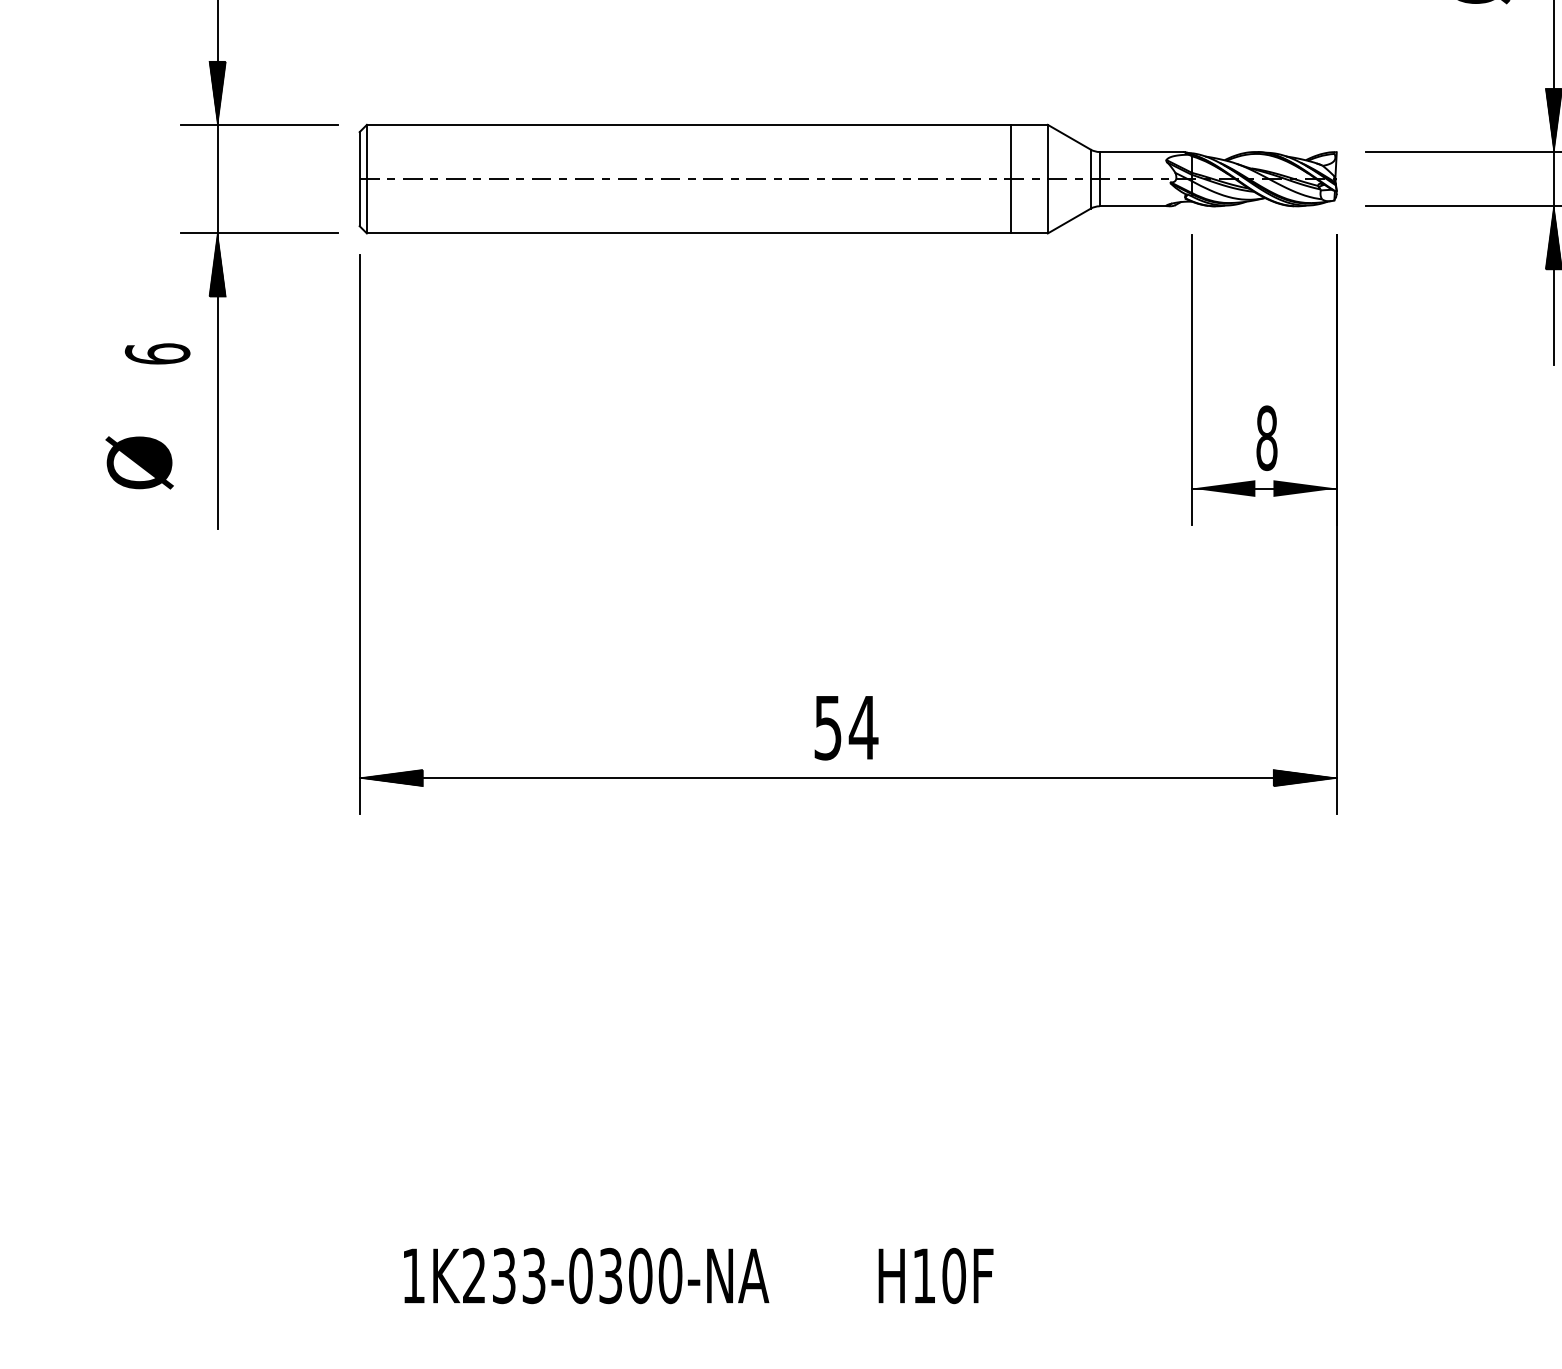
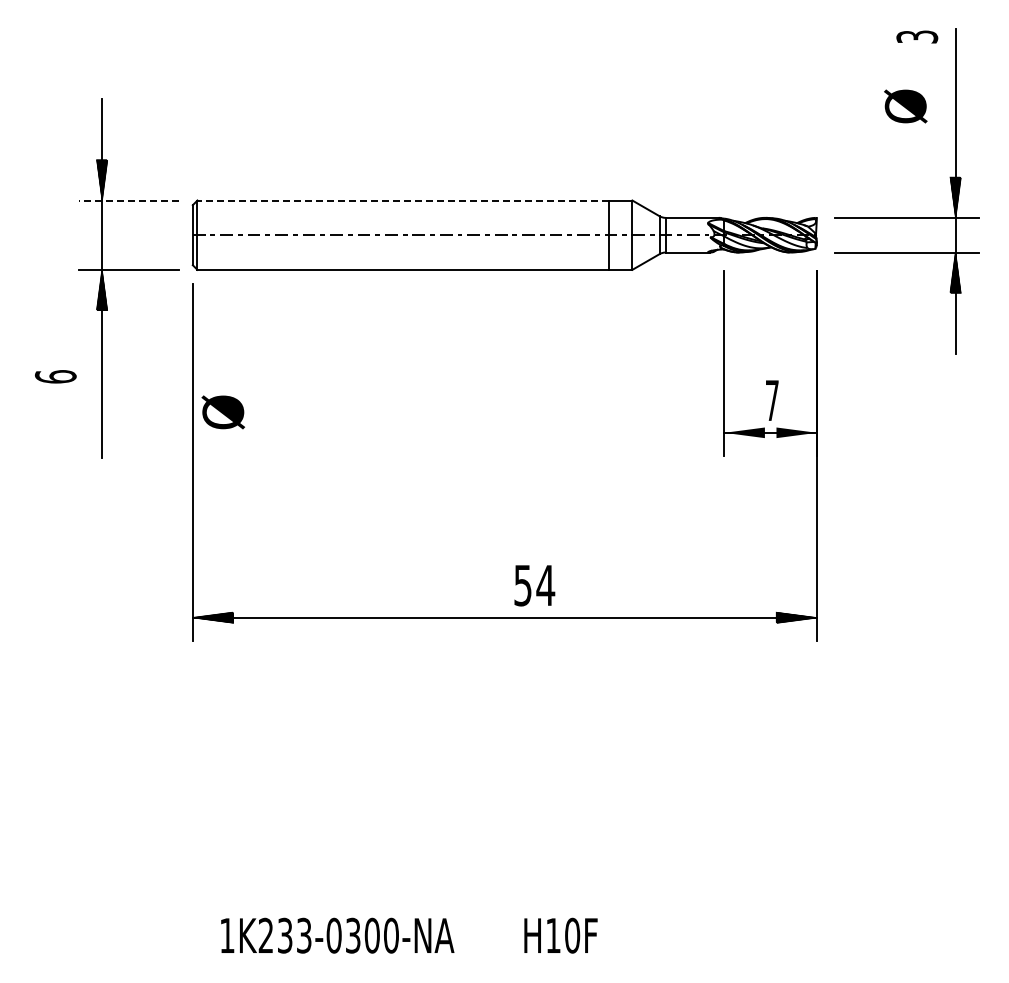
line: (258, 124) -> (128, 200), solid -> dashed
line: (689, 124) -> (403, 200), solid -> dashed
text: (157, 353) -> (55, 376), moved
text: (1267, 437) -> (772, 400), 8 -> 7
text: (138, 463) -> (222, 412), moved
text: (846, 727) -> (534, 585), moved

